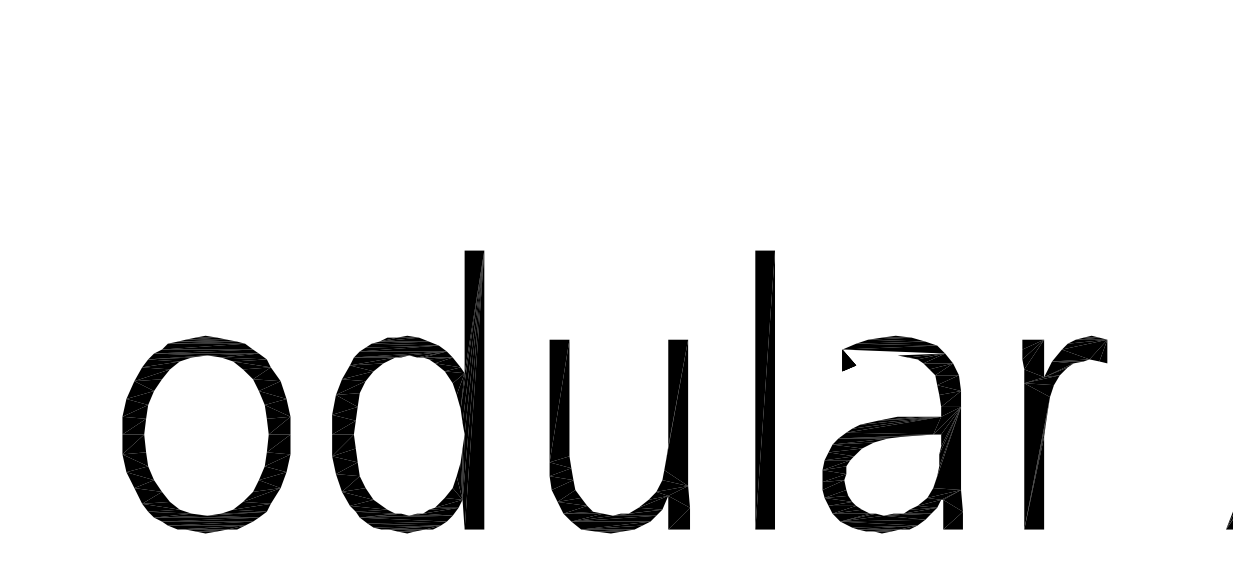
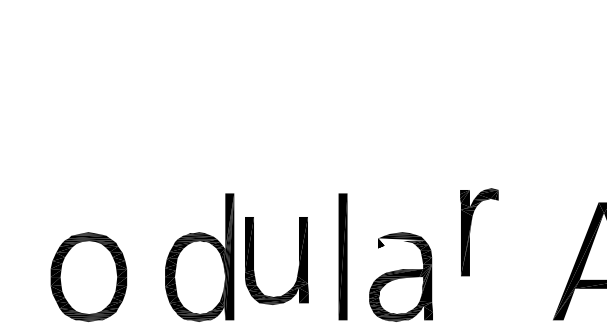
part: (407, 391) -> (199, 257), moved
part: (1045, 433) -> (470, 232), moved
part: (667, 448) -> (298, 266), moved

